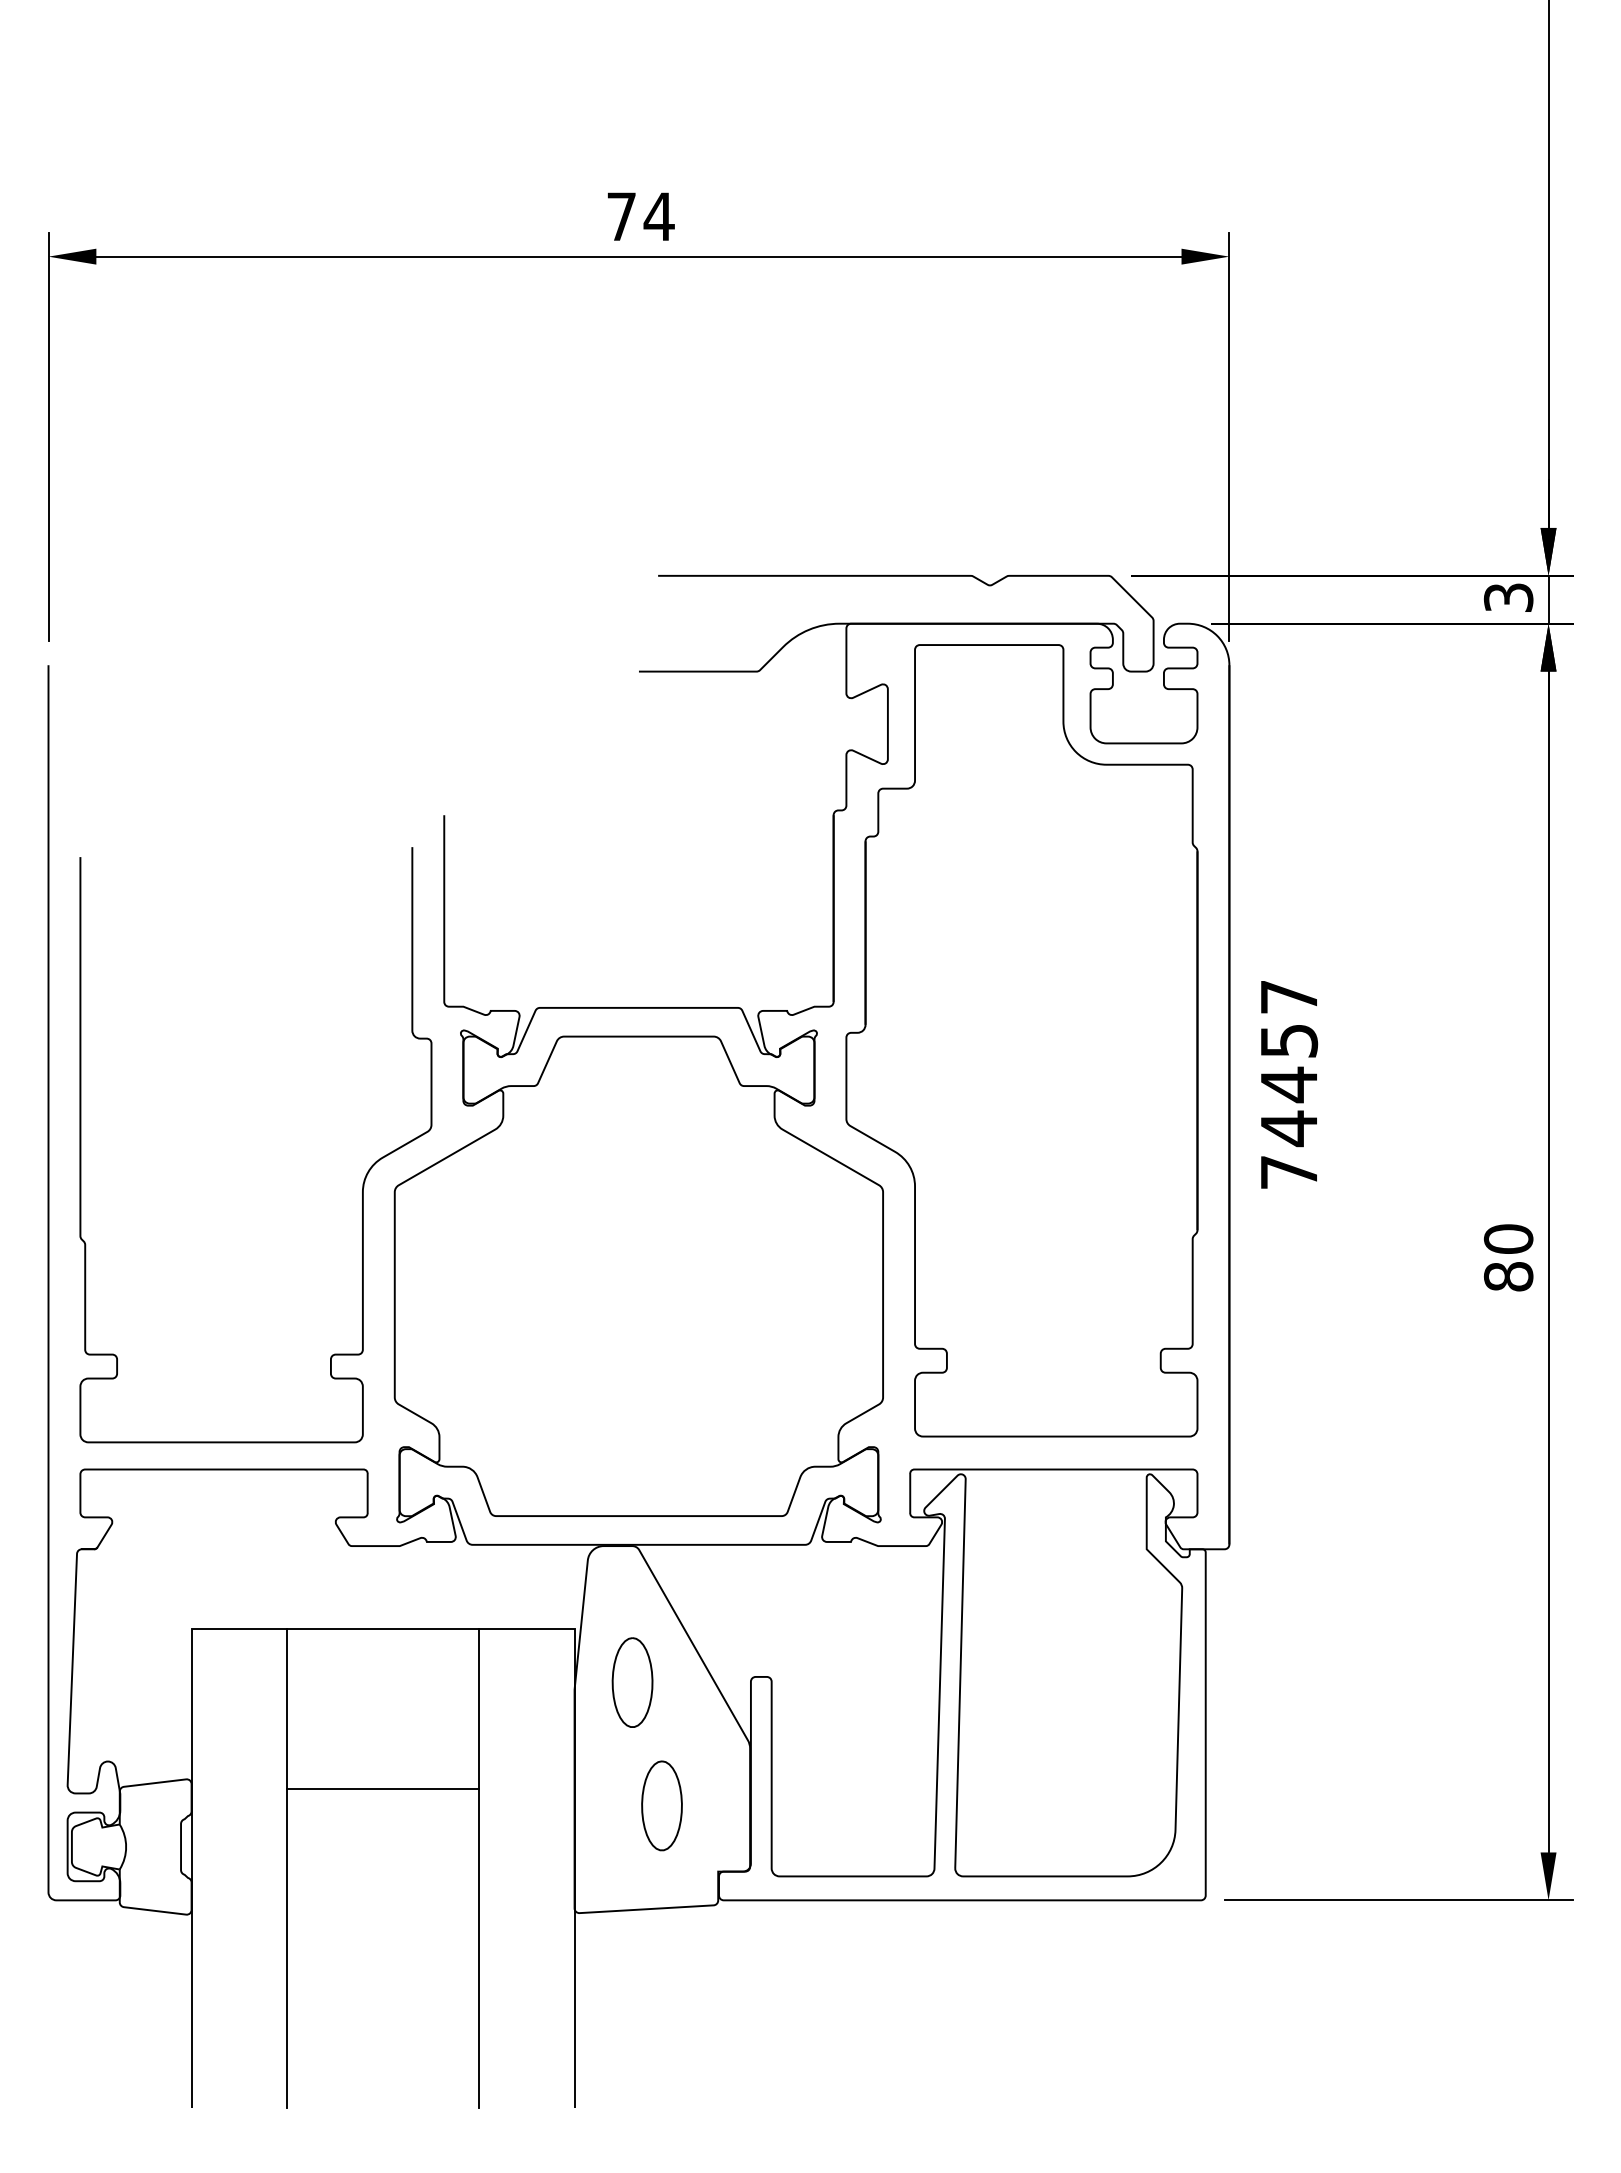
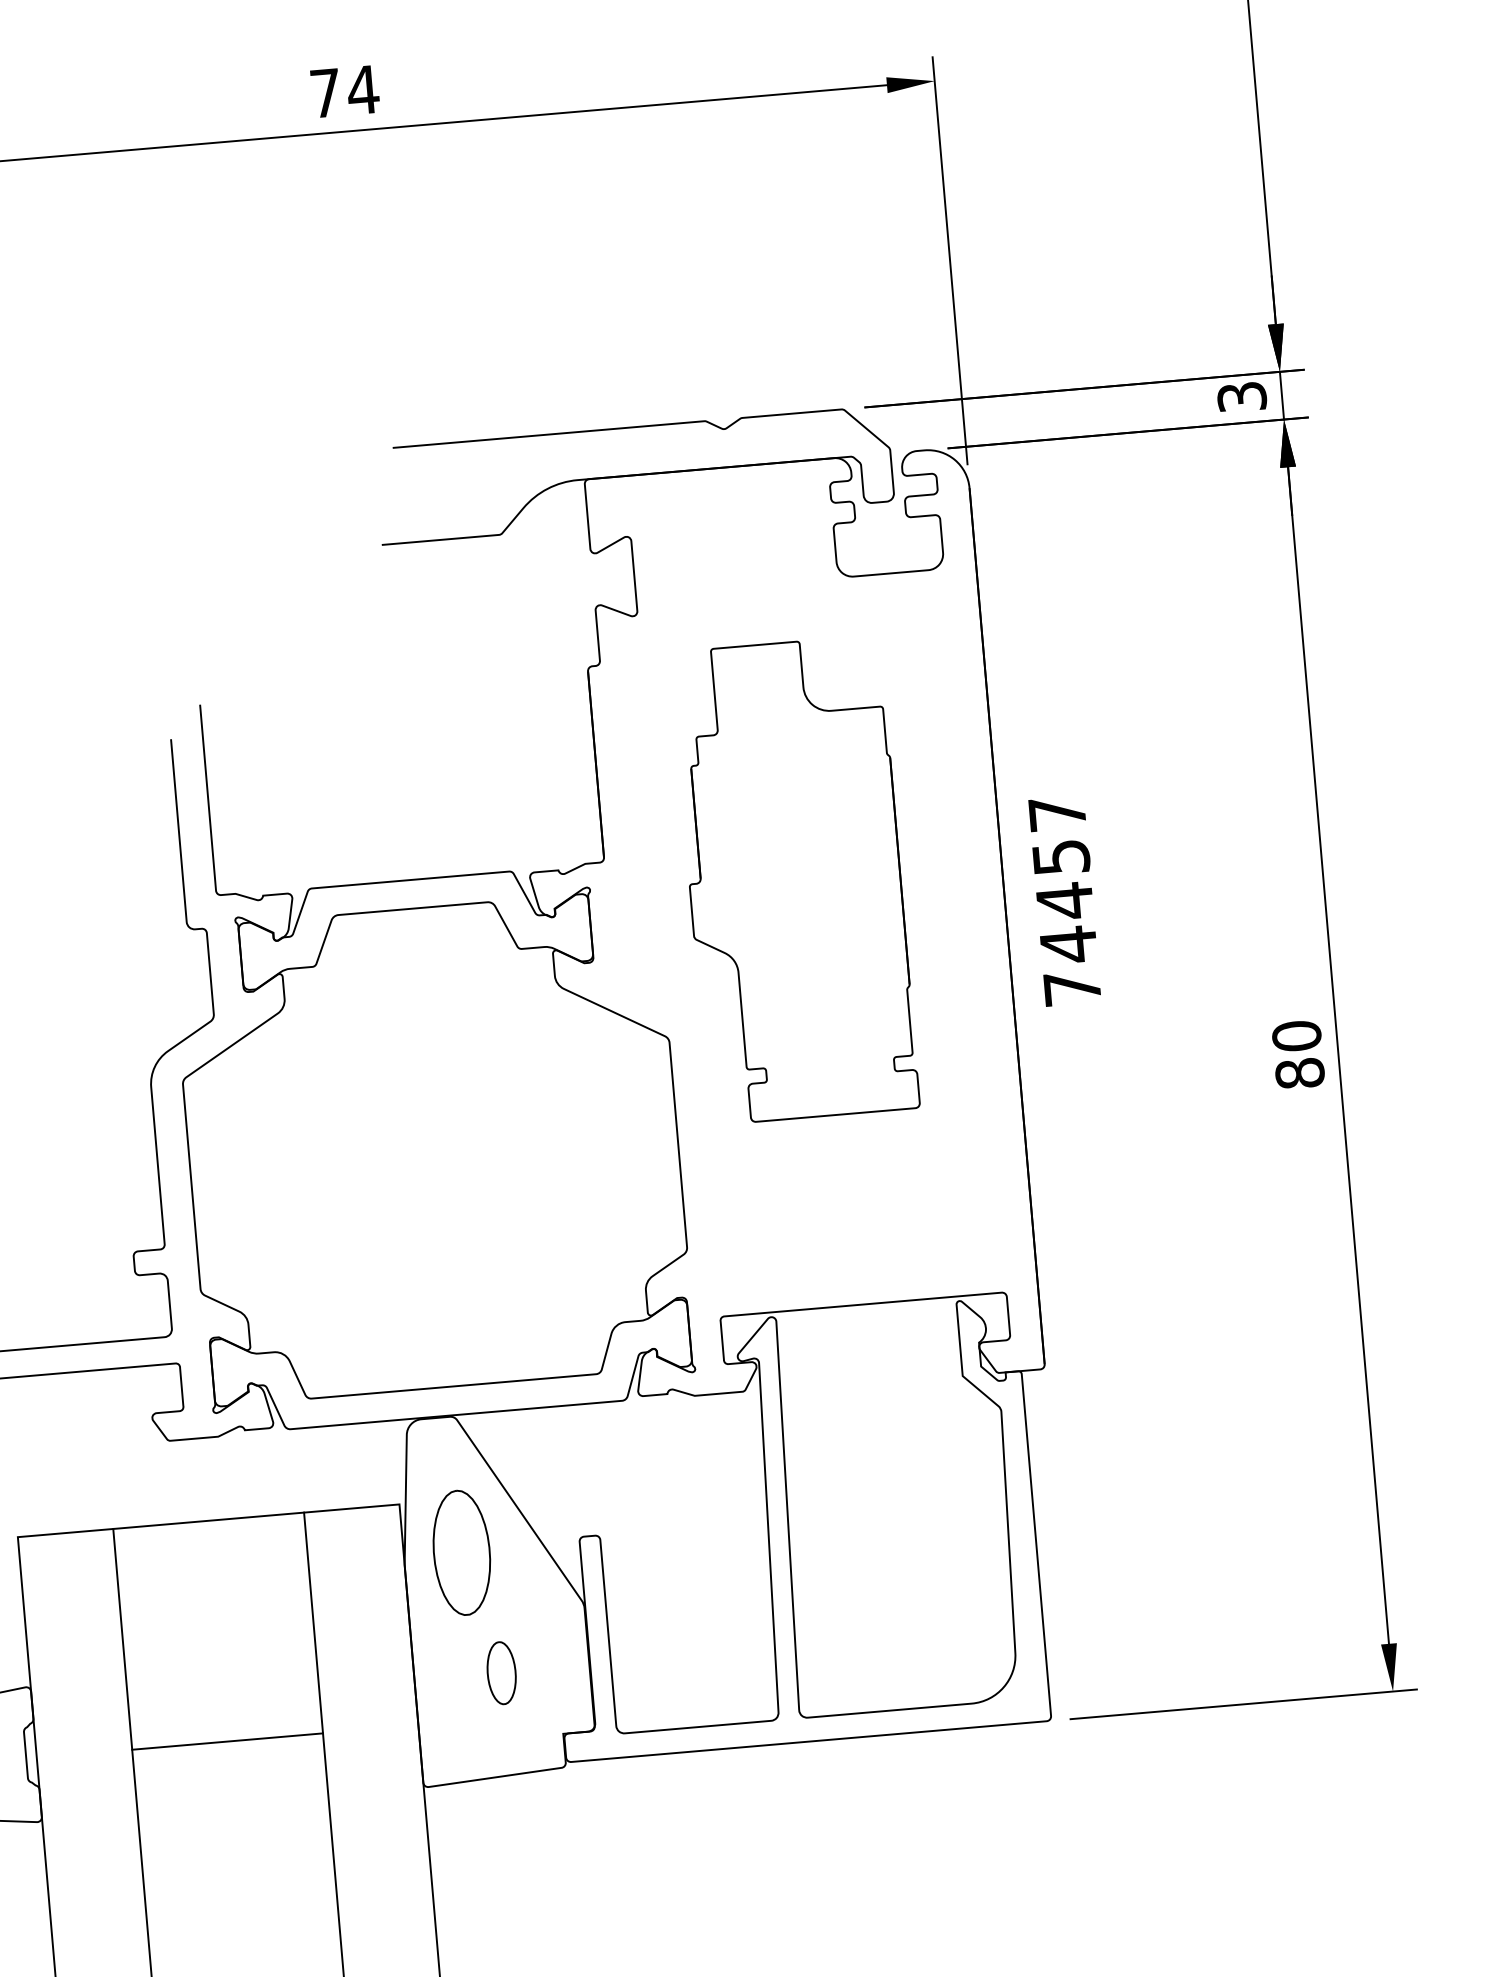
part: (1021, 1040) -> (794, 879), size x0.6
part: (632, 1682) -> (461, 1552), size x1.4
line: (382, 1788) -> (227, 1741), moved
part: (661, 1805) -> (501, 1672), size x0.7

